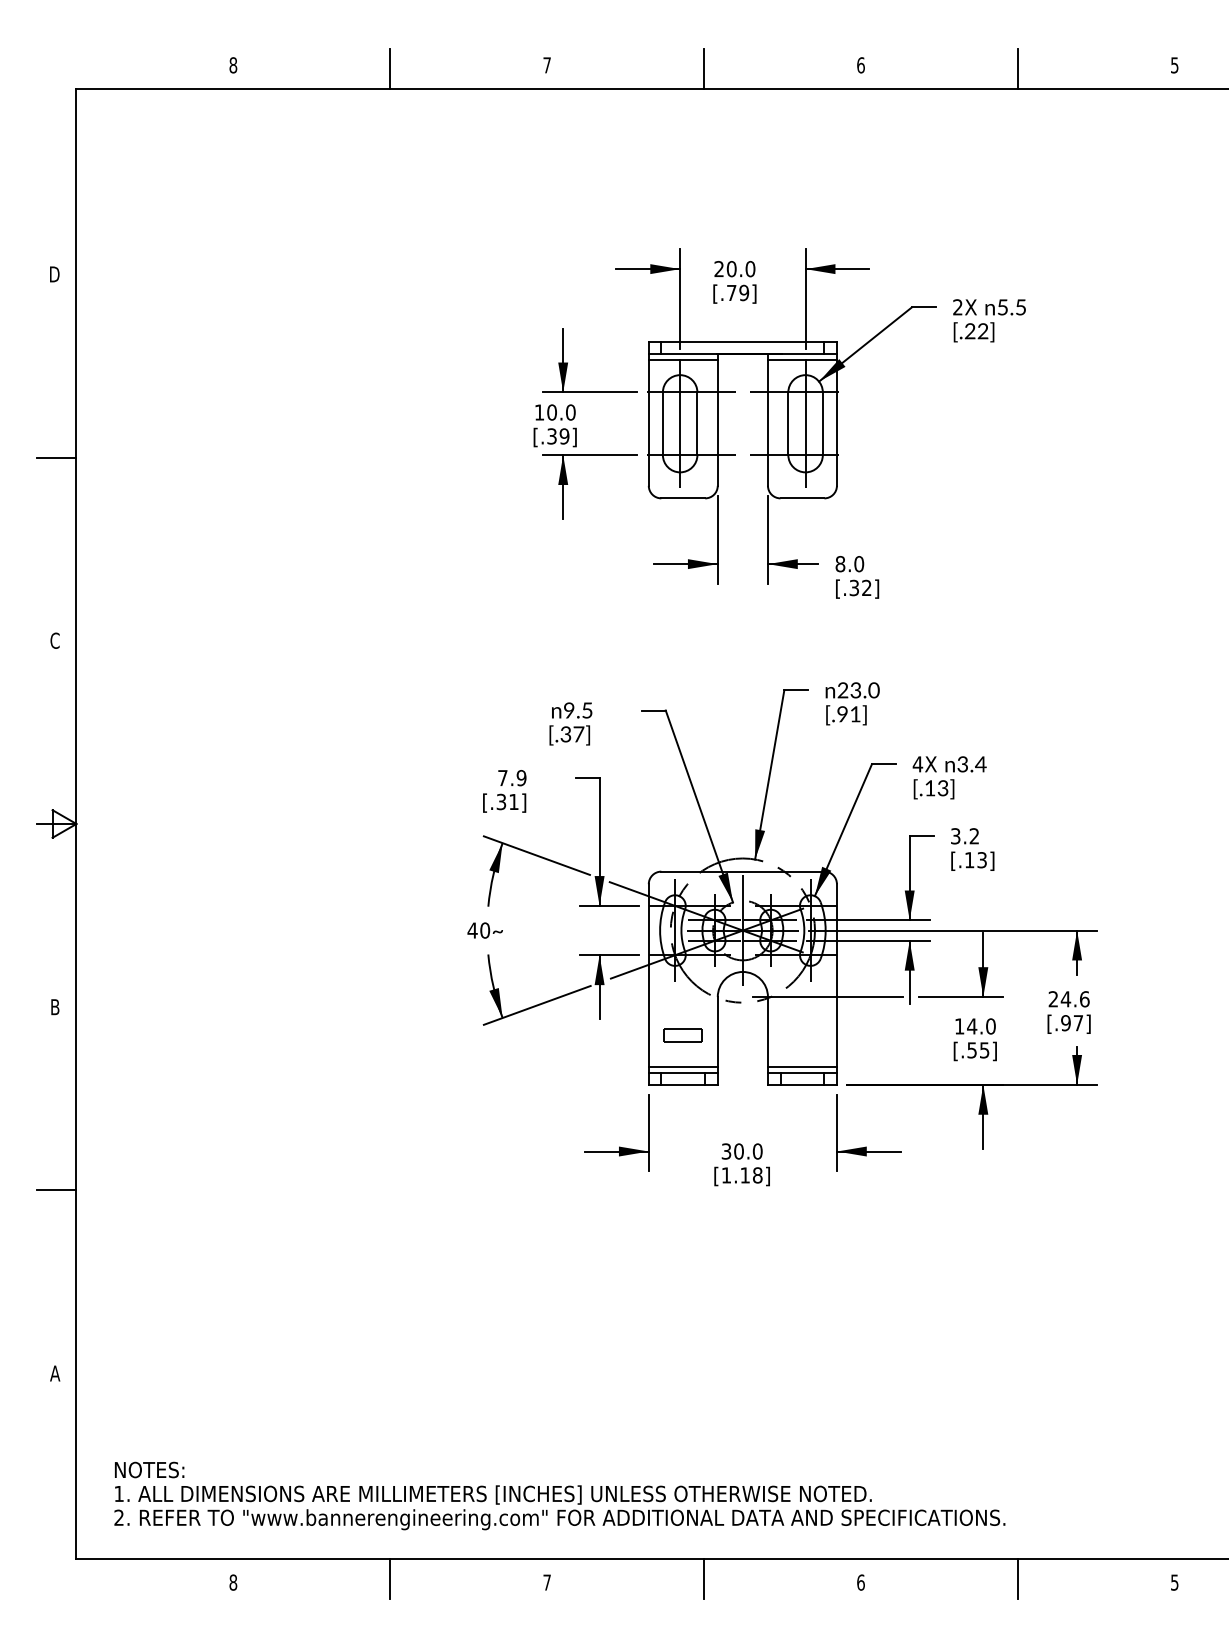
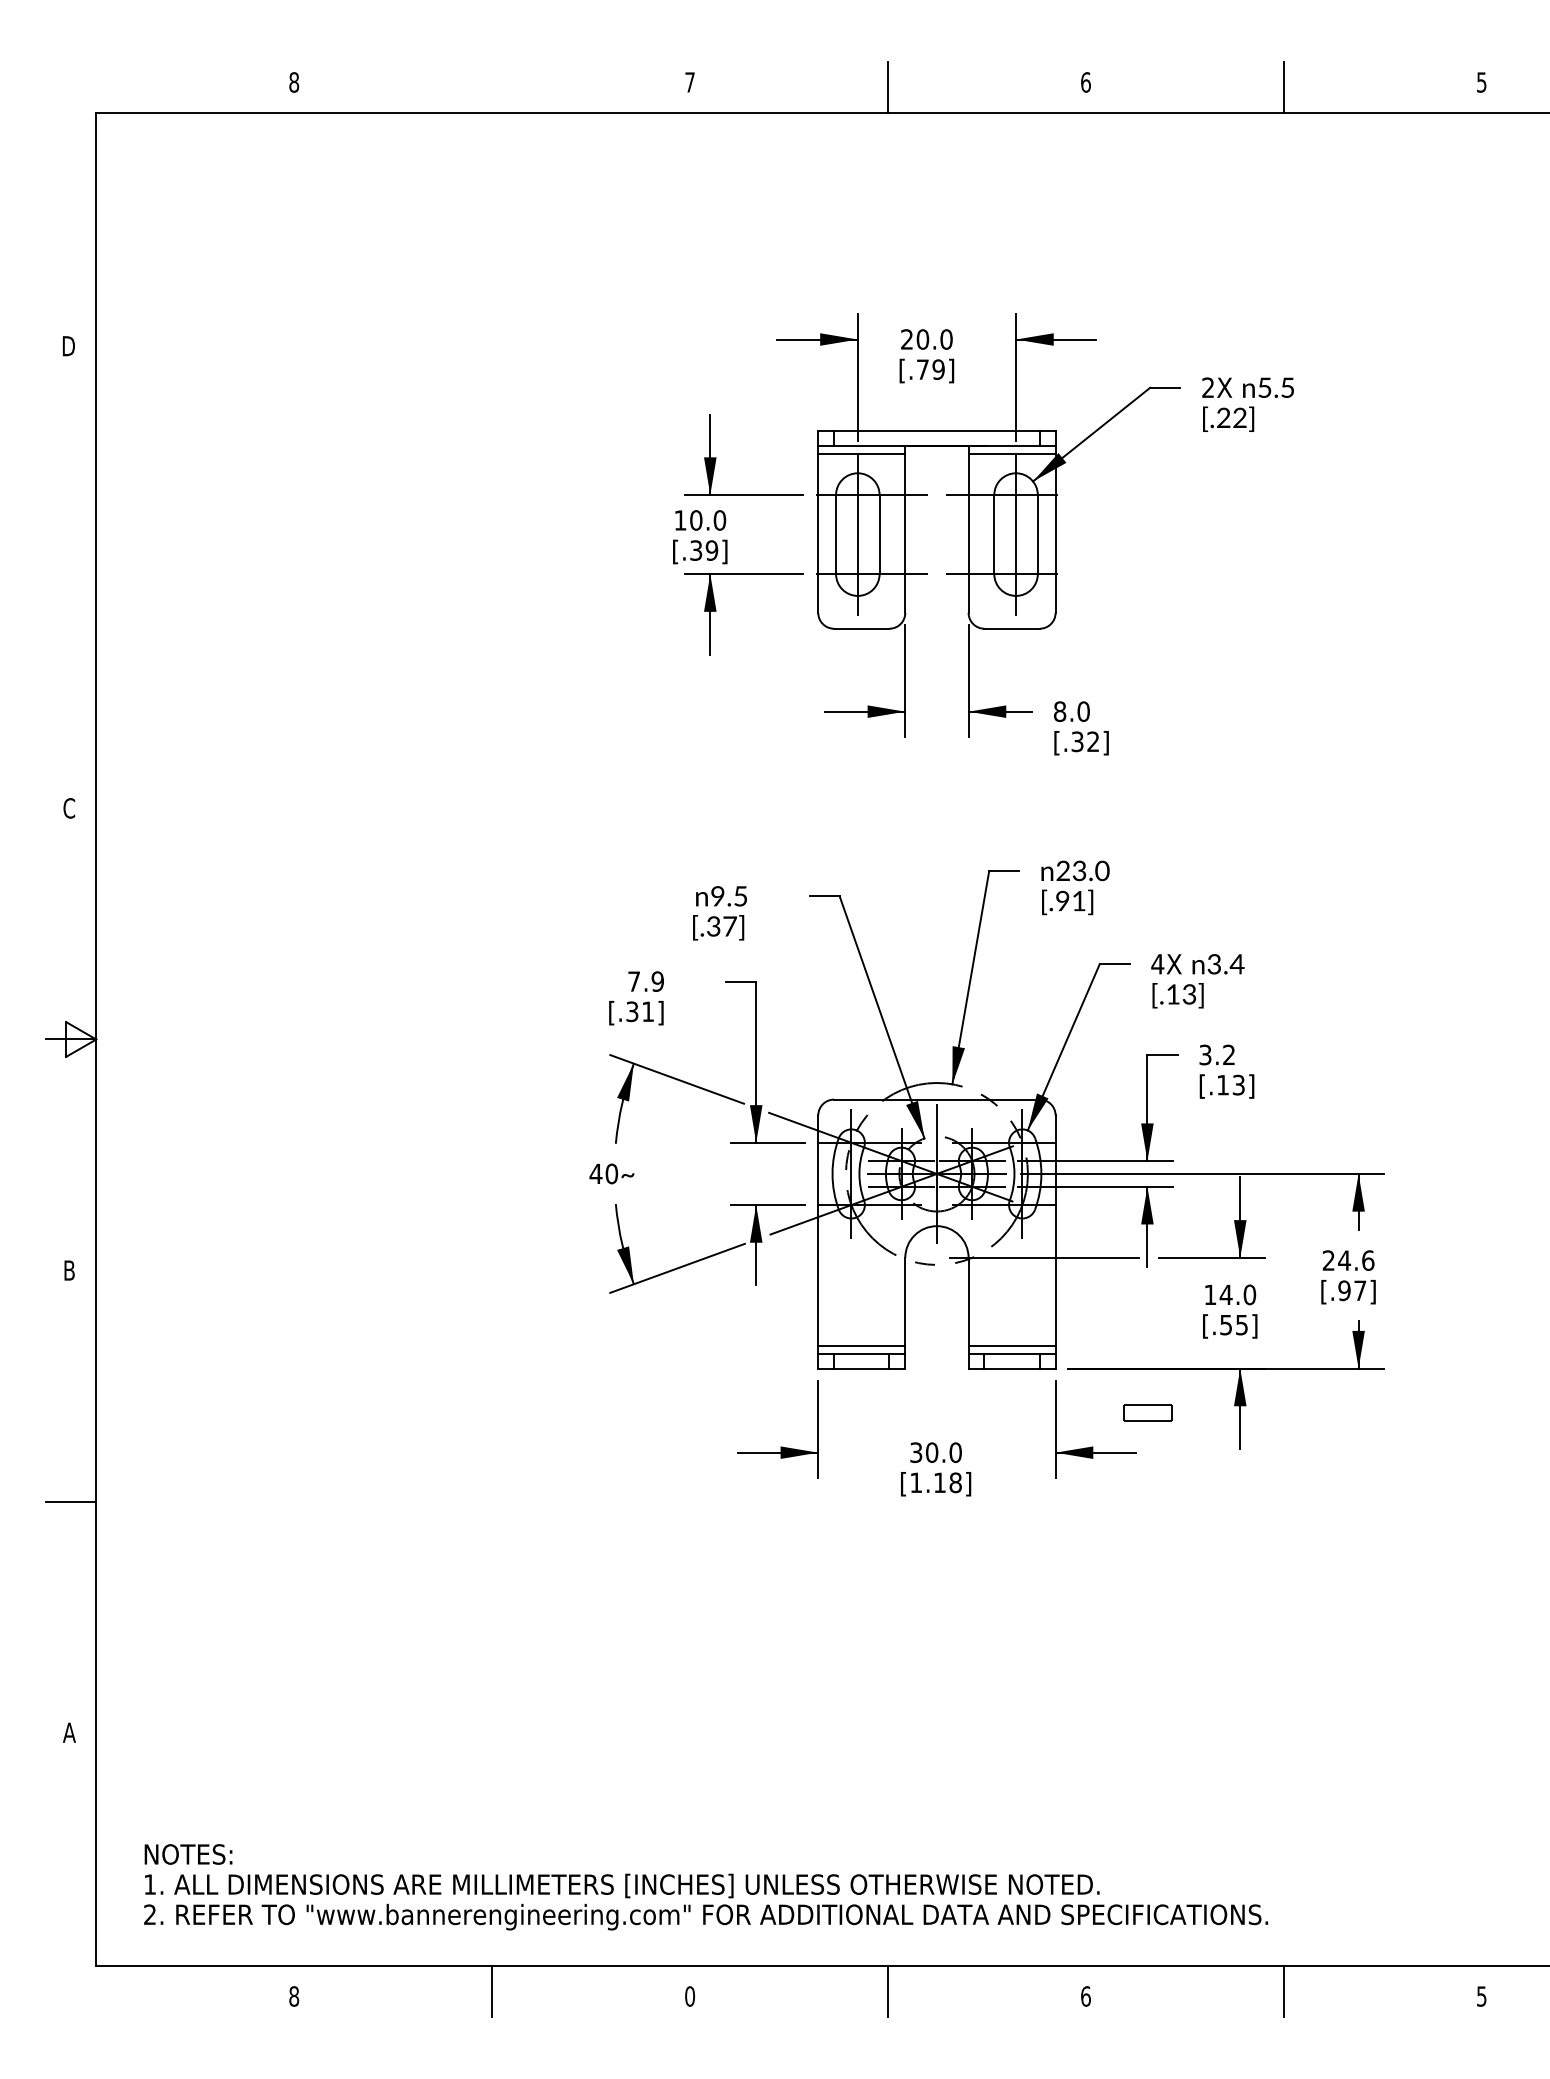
line: (390, 69) -> (492, 87), removed
line: (56, 457) -> (71, 577), removed
part: (682, 1035) -> (1147, 1413), moved
text: (547, 1582) -> (690, 1996), 7 -> 0

